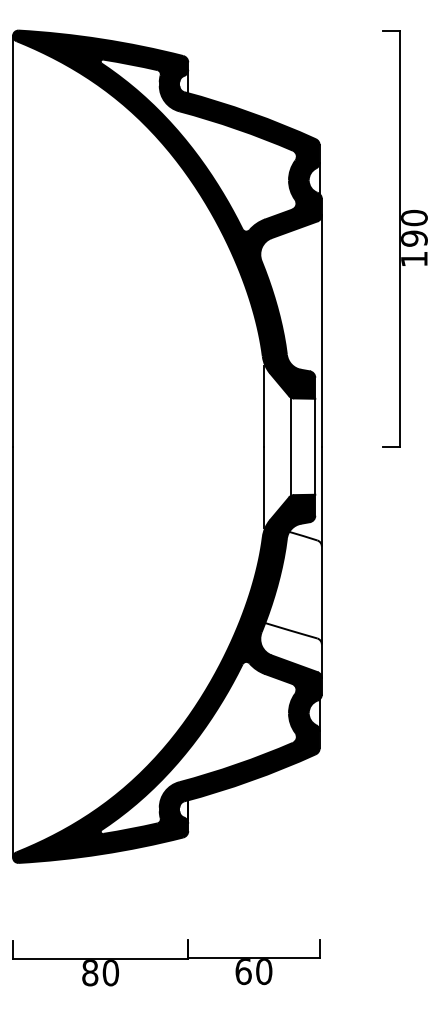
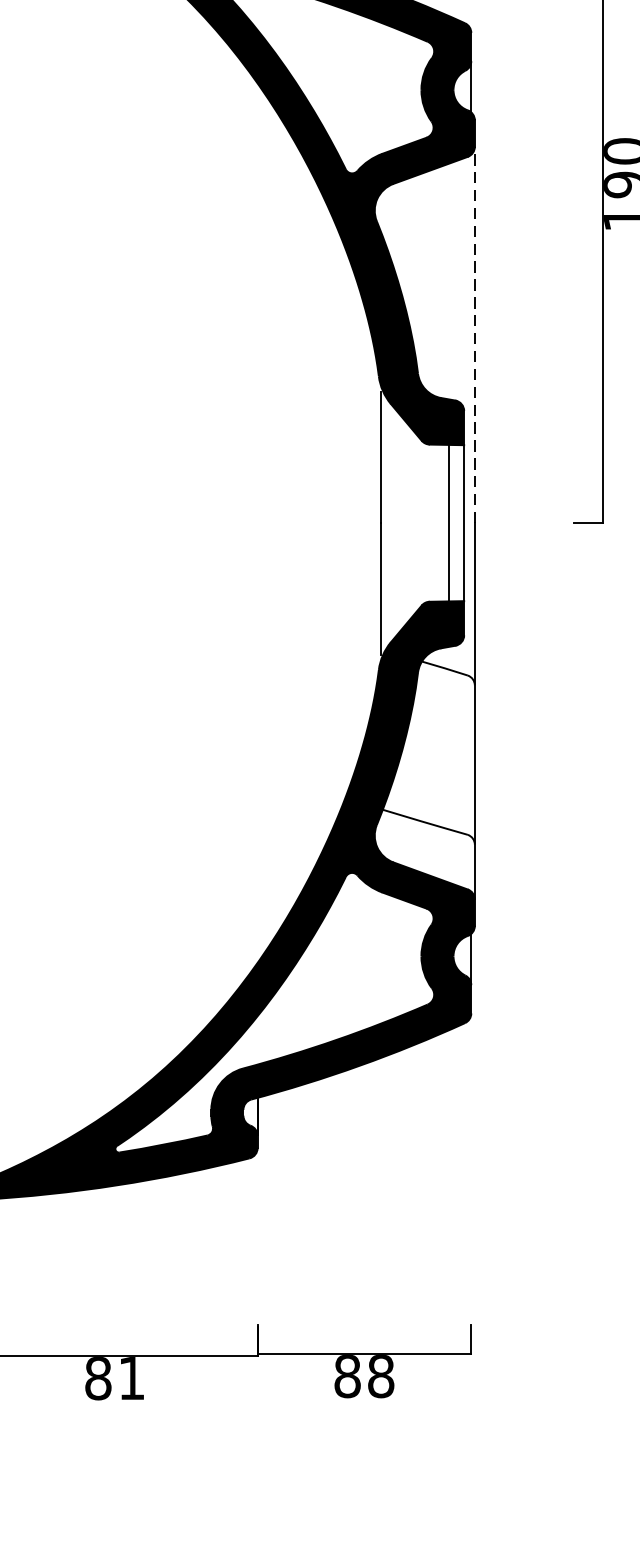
line: (321, 331) -> (474, 335), solid -> dashed
line: (291, 446) -> (449, 522), moved
text: (253, 971) -> (363, 1376), 60 -> 88
text: (110, 973) -> (131, 1379), 80 -> 81

